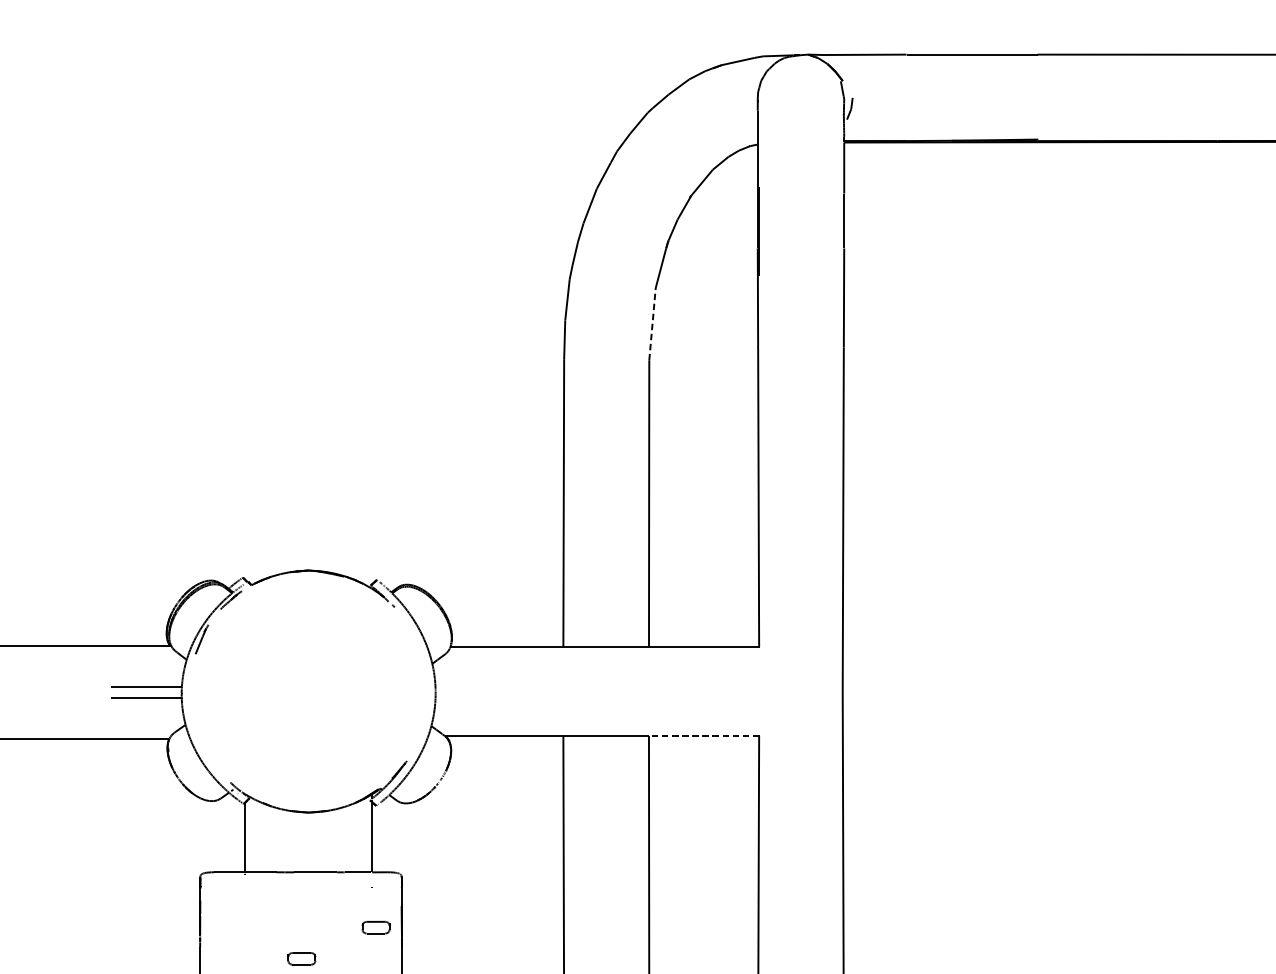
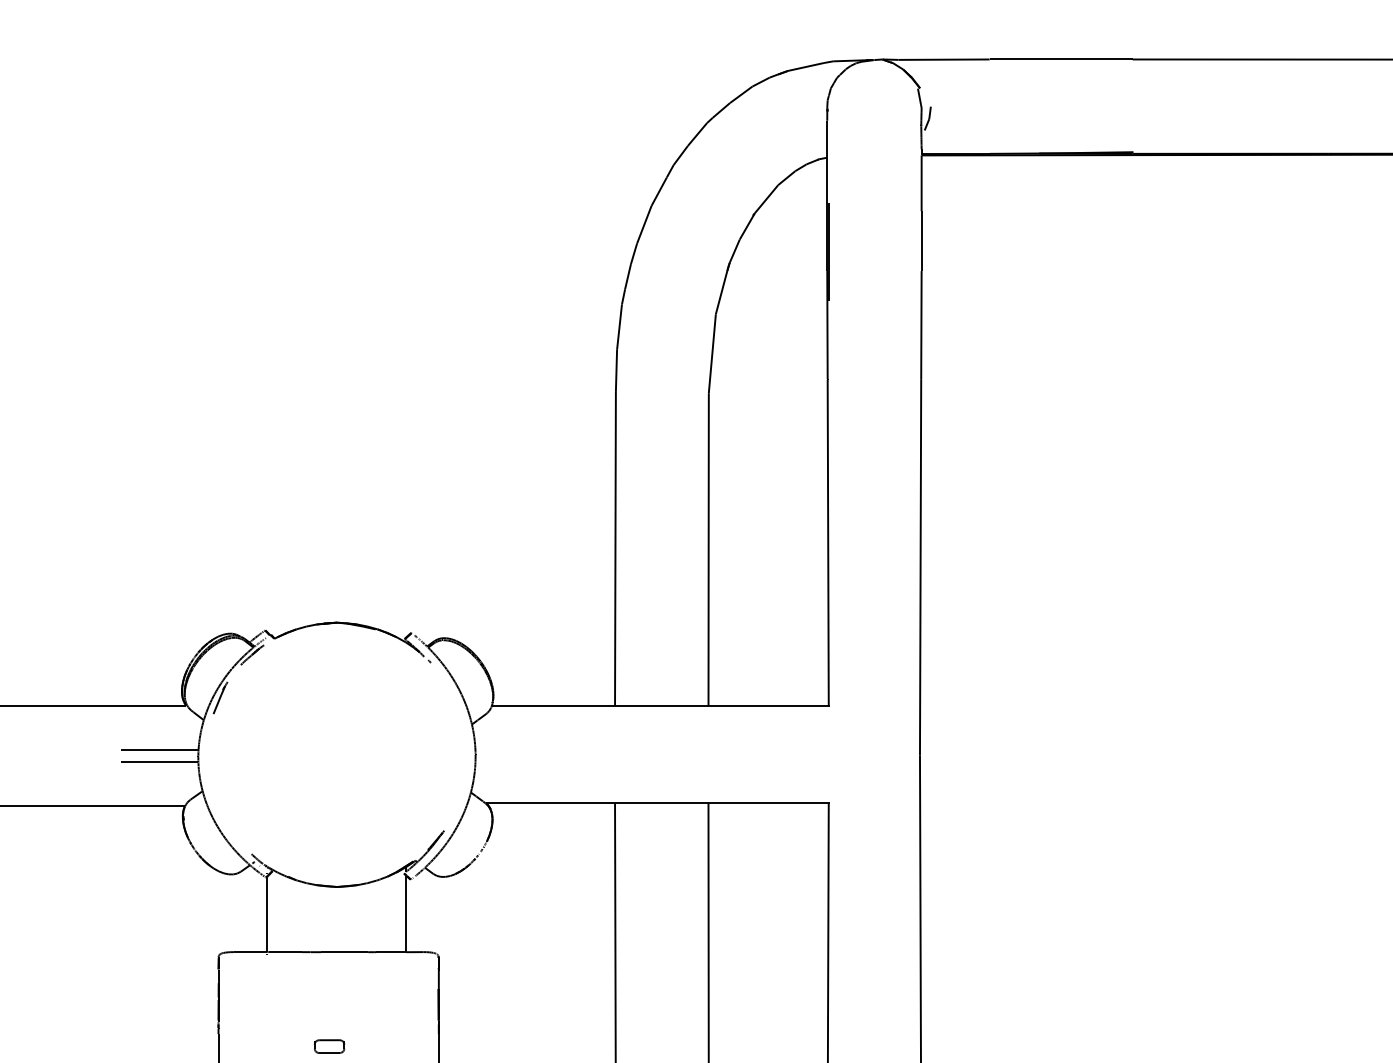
line: (652, 323) -> (712, 353), dashed -> solid
line: (703, 736) -> (768, 803), dashed -> solid
part: (376, 927) -> (410, 1012), removed

